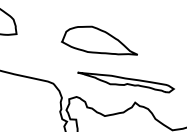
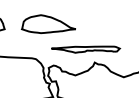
part: (99, 39) -> (47, 23), moved

